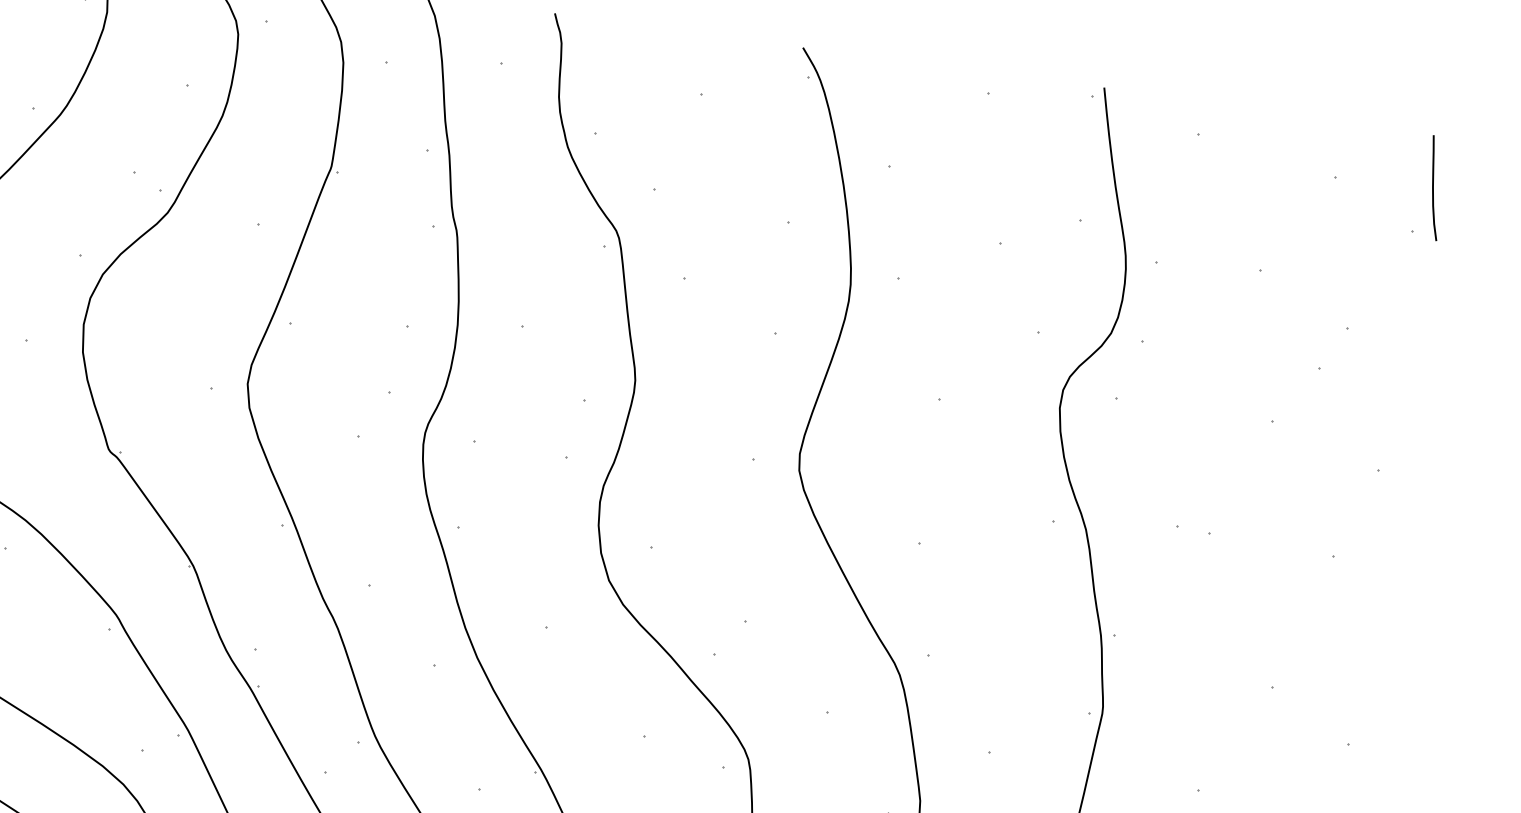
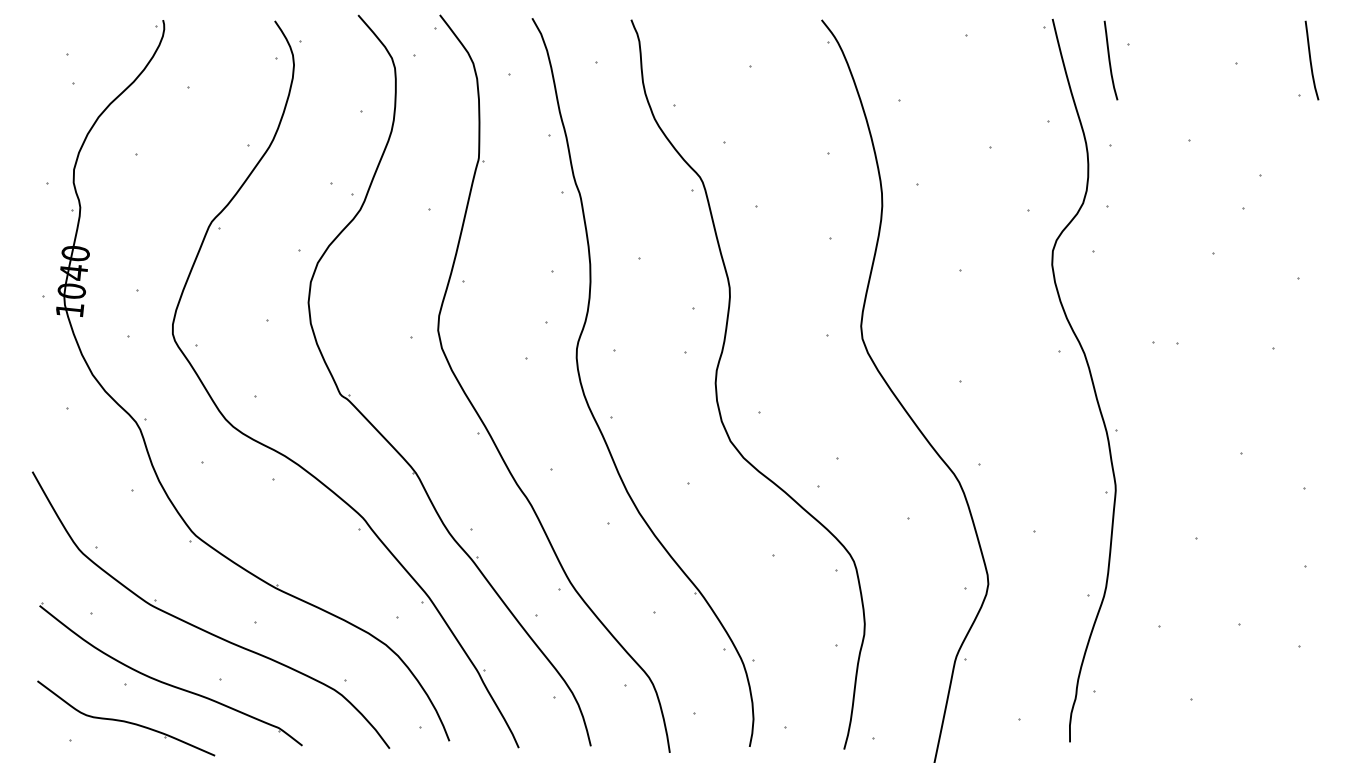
curve: (1172, 152) -> (1110, 60), added

